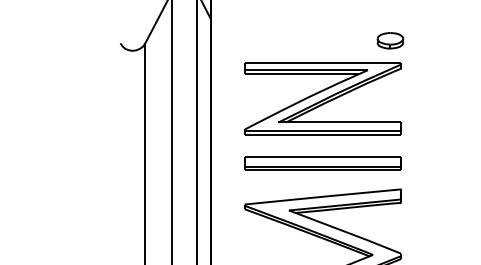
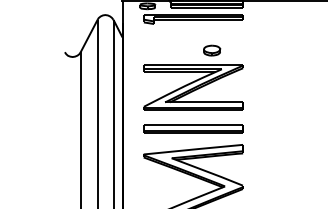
part: (391, 40) -> (212, 50), moved

